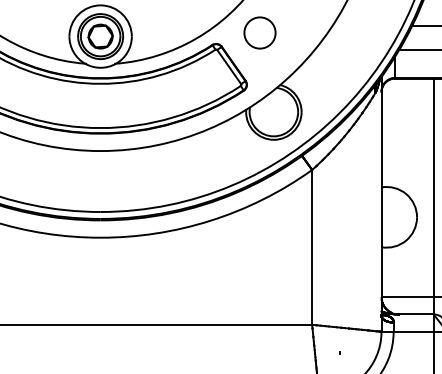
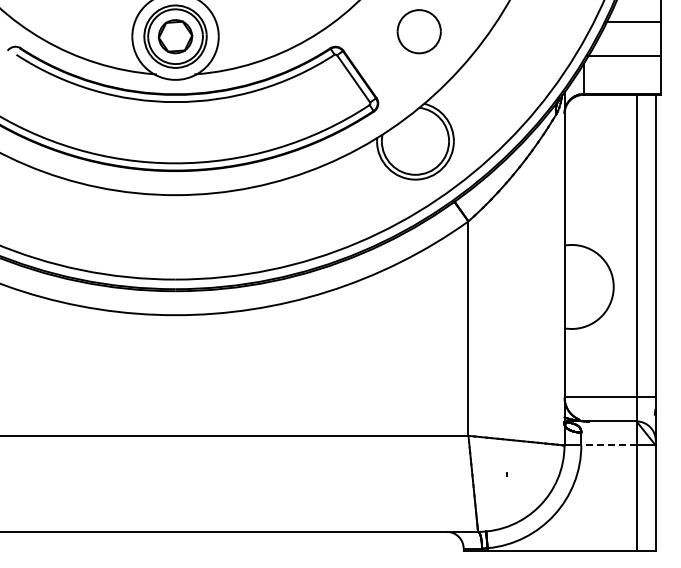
part: (259, 32) -> (418, 31), moved
line: (413, 331) -> (608, 445), solid -> dashed

